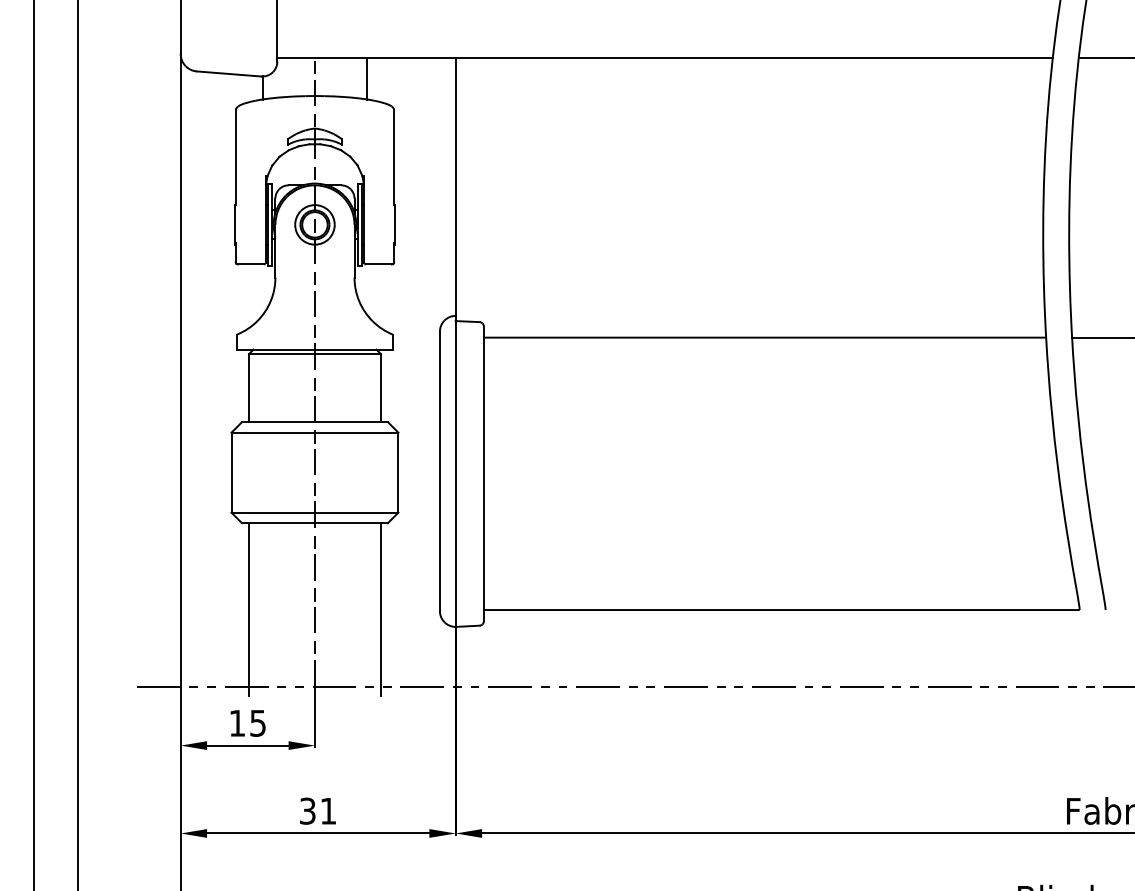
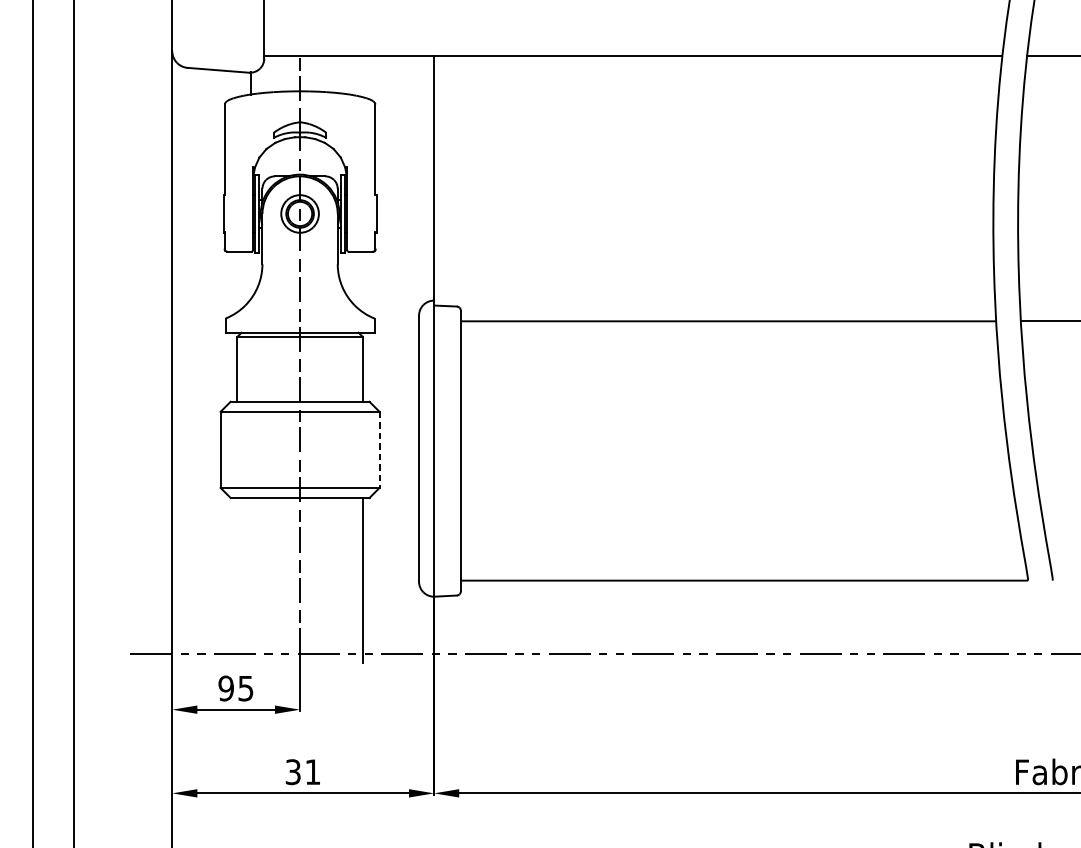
line: (366, 78) -> (349, 74), removed
line: (398, 472) -> (379, 449), solid -> dashed
line: (249, 609) -> (237, 580), removed
text: (237, 722) -> (226, 687), 15 -> 95

